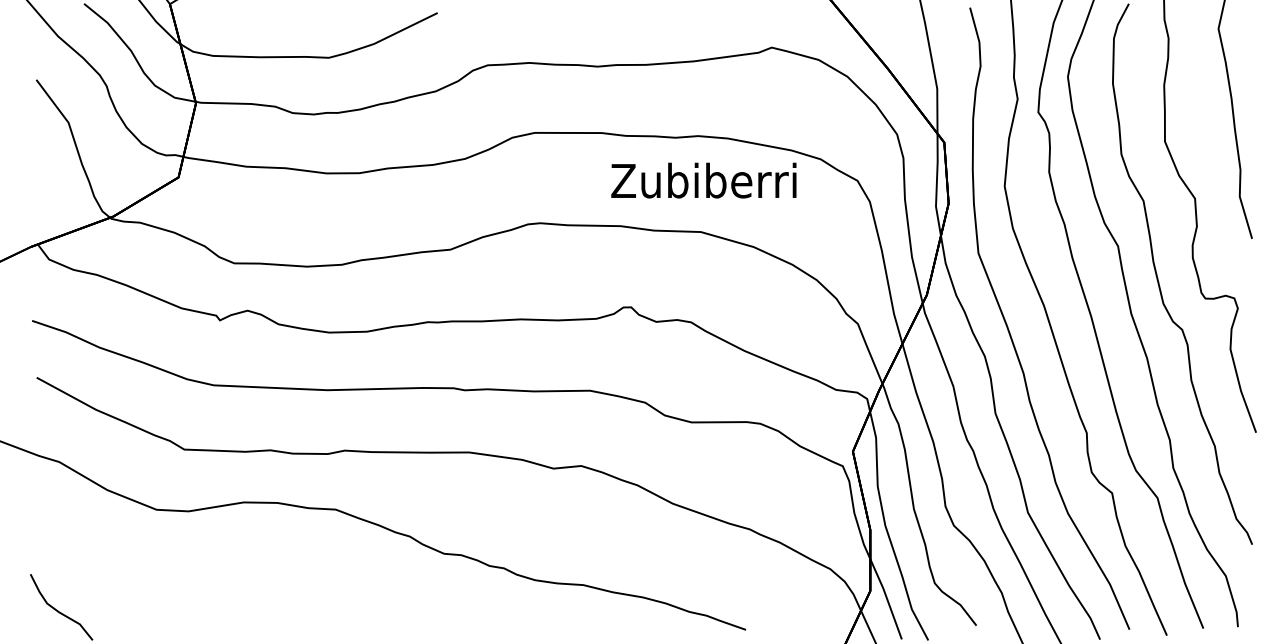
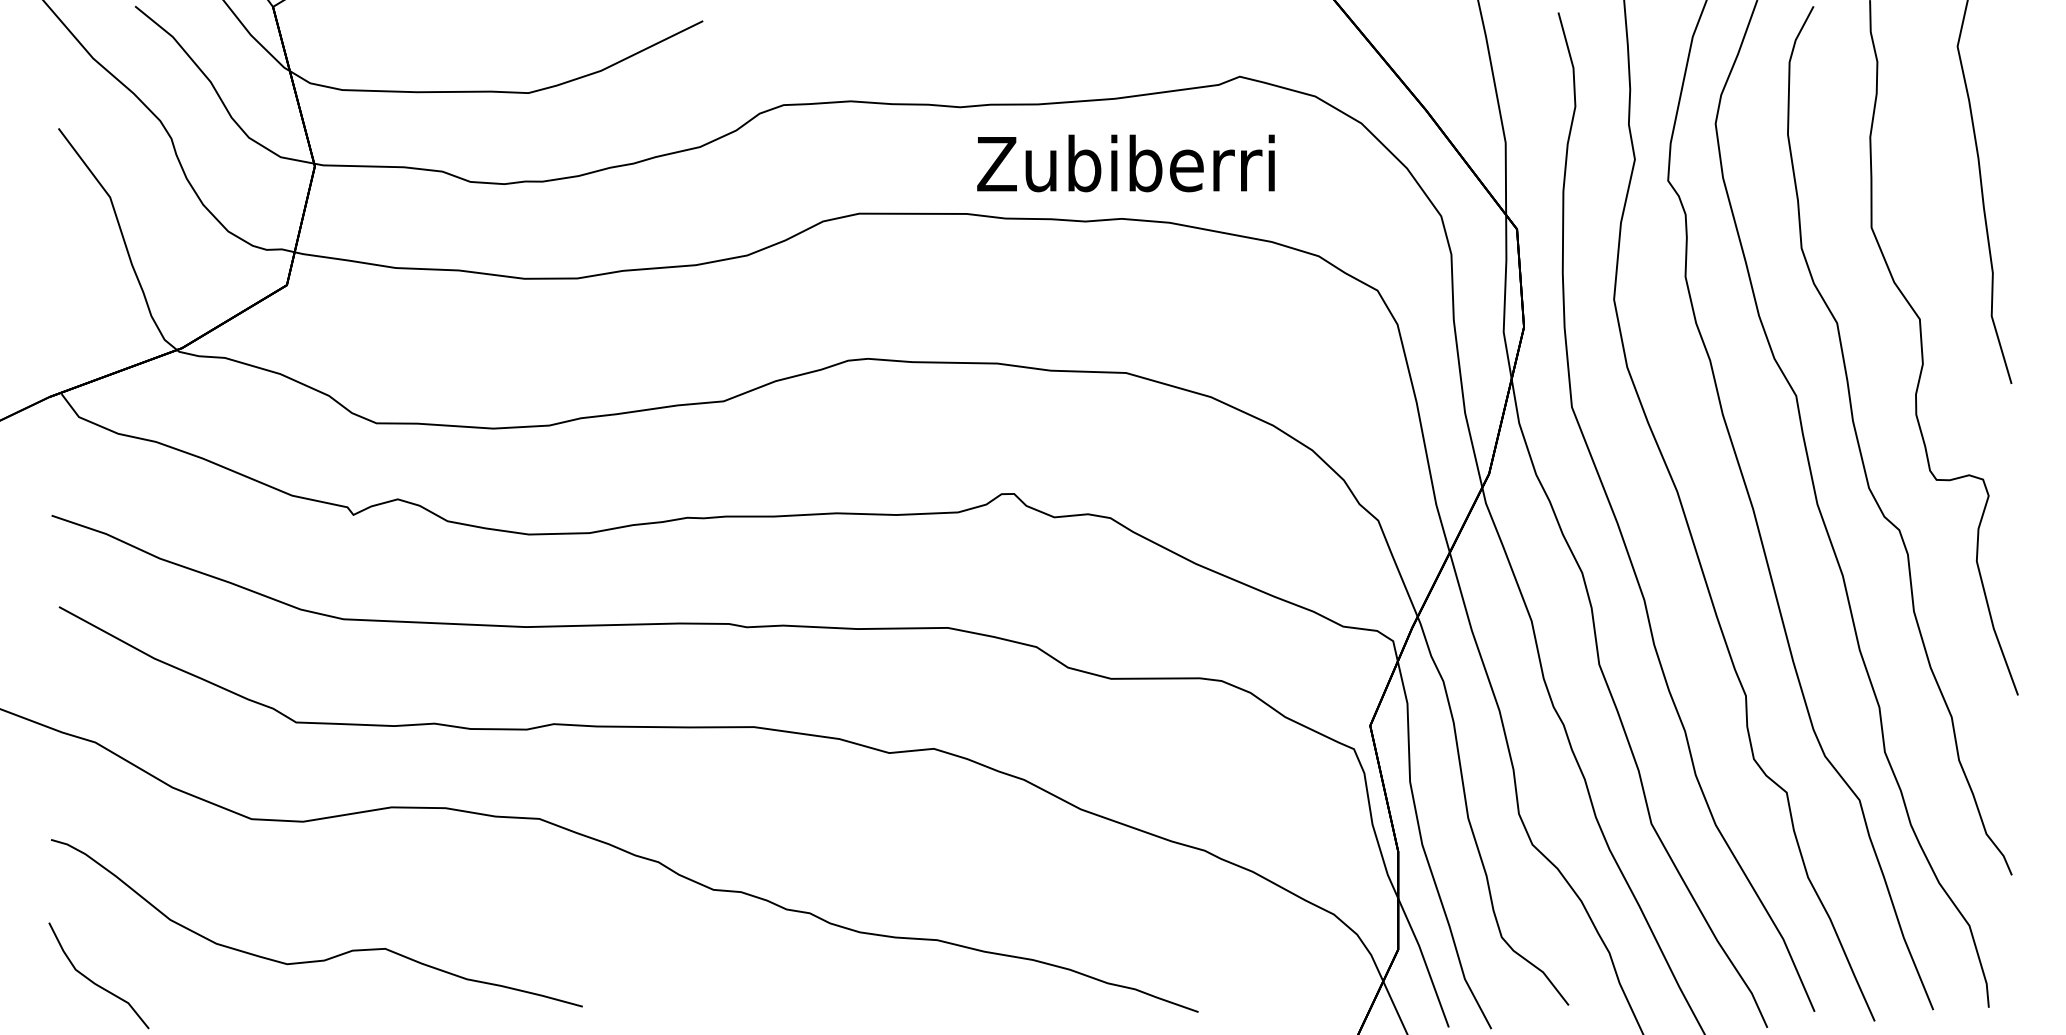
text: (703, 180) -> (1125, 163), moved
curve: (204, 595) -> (328, 956), added

